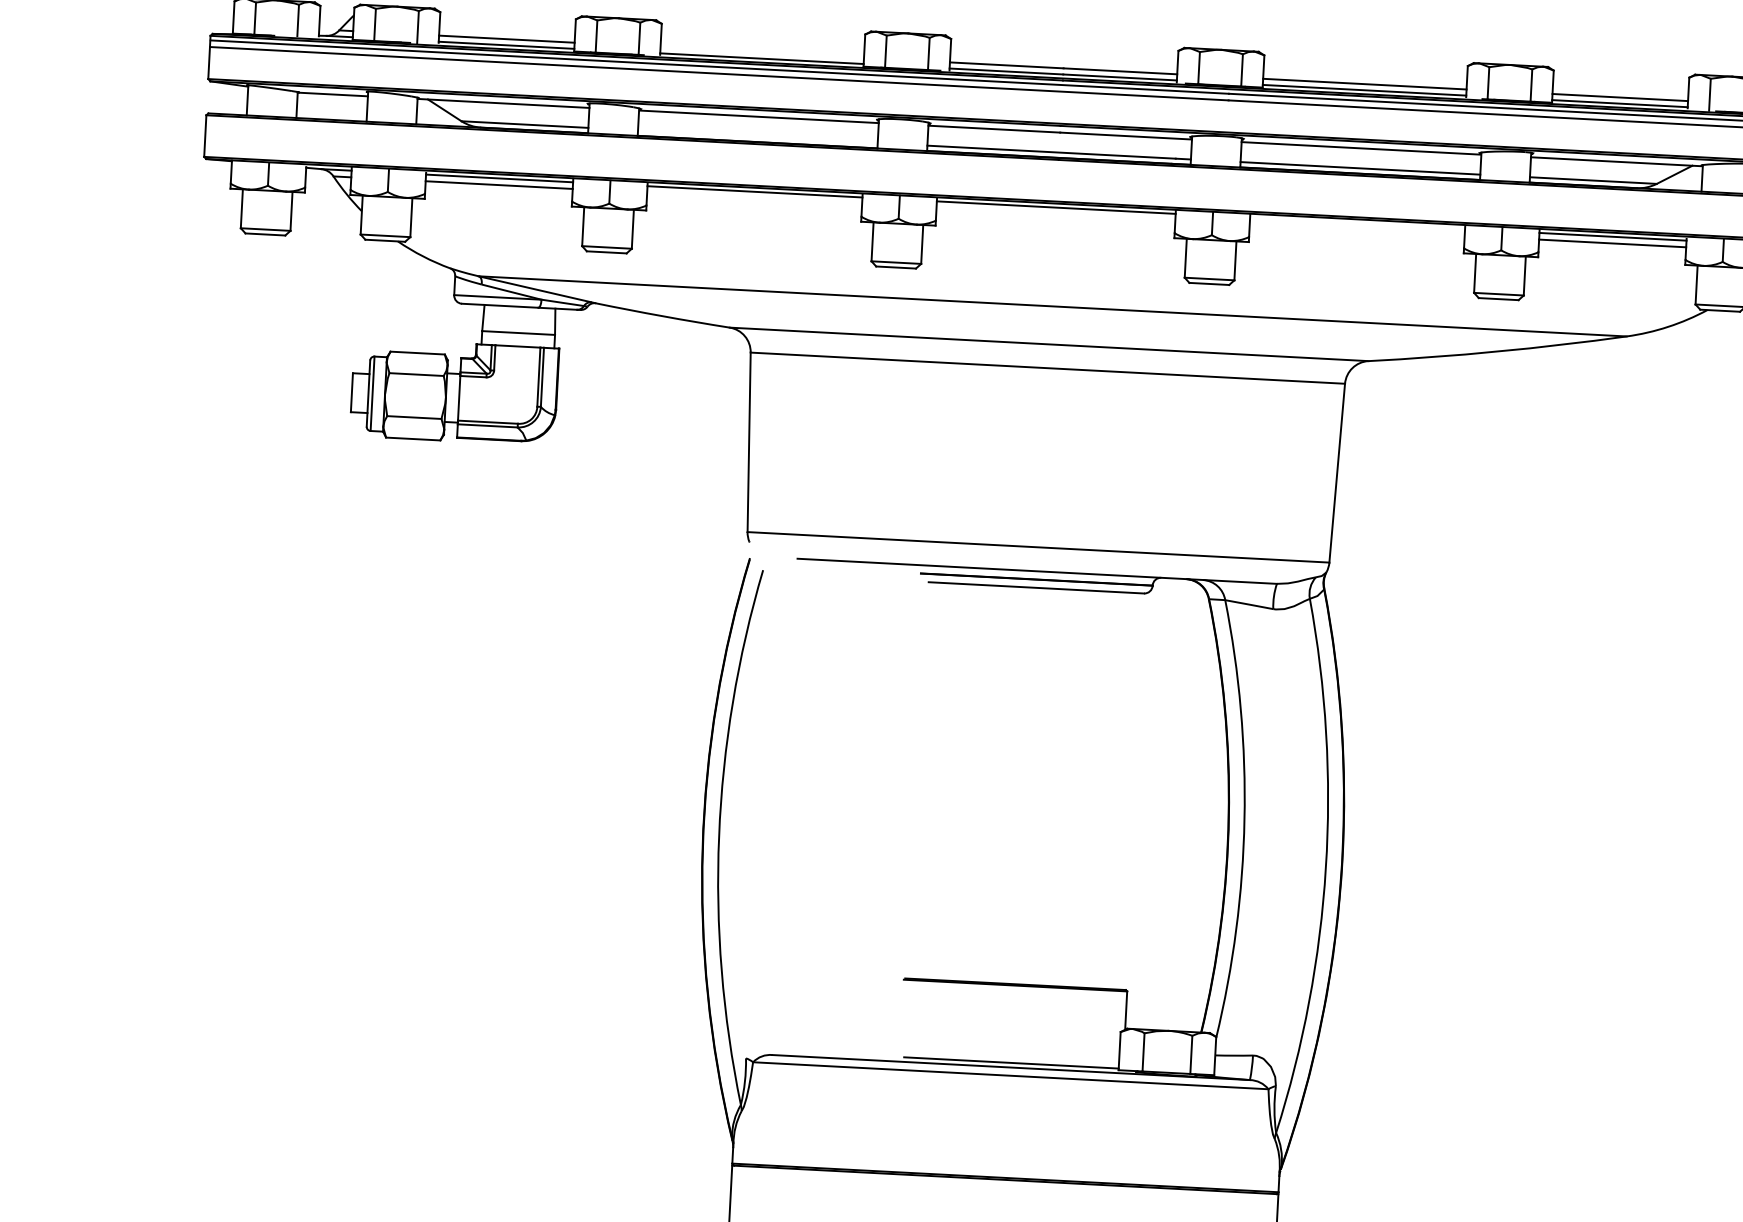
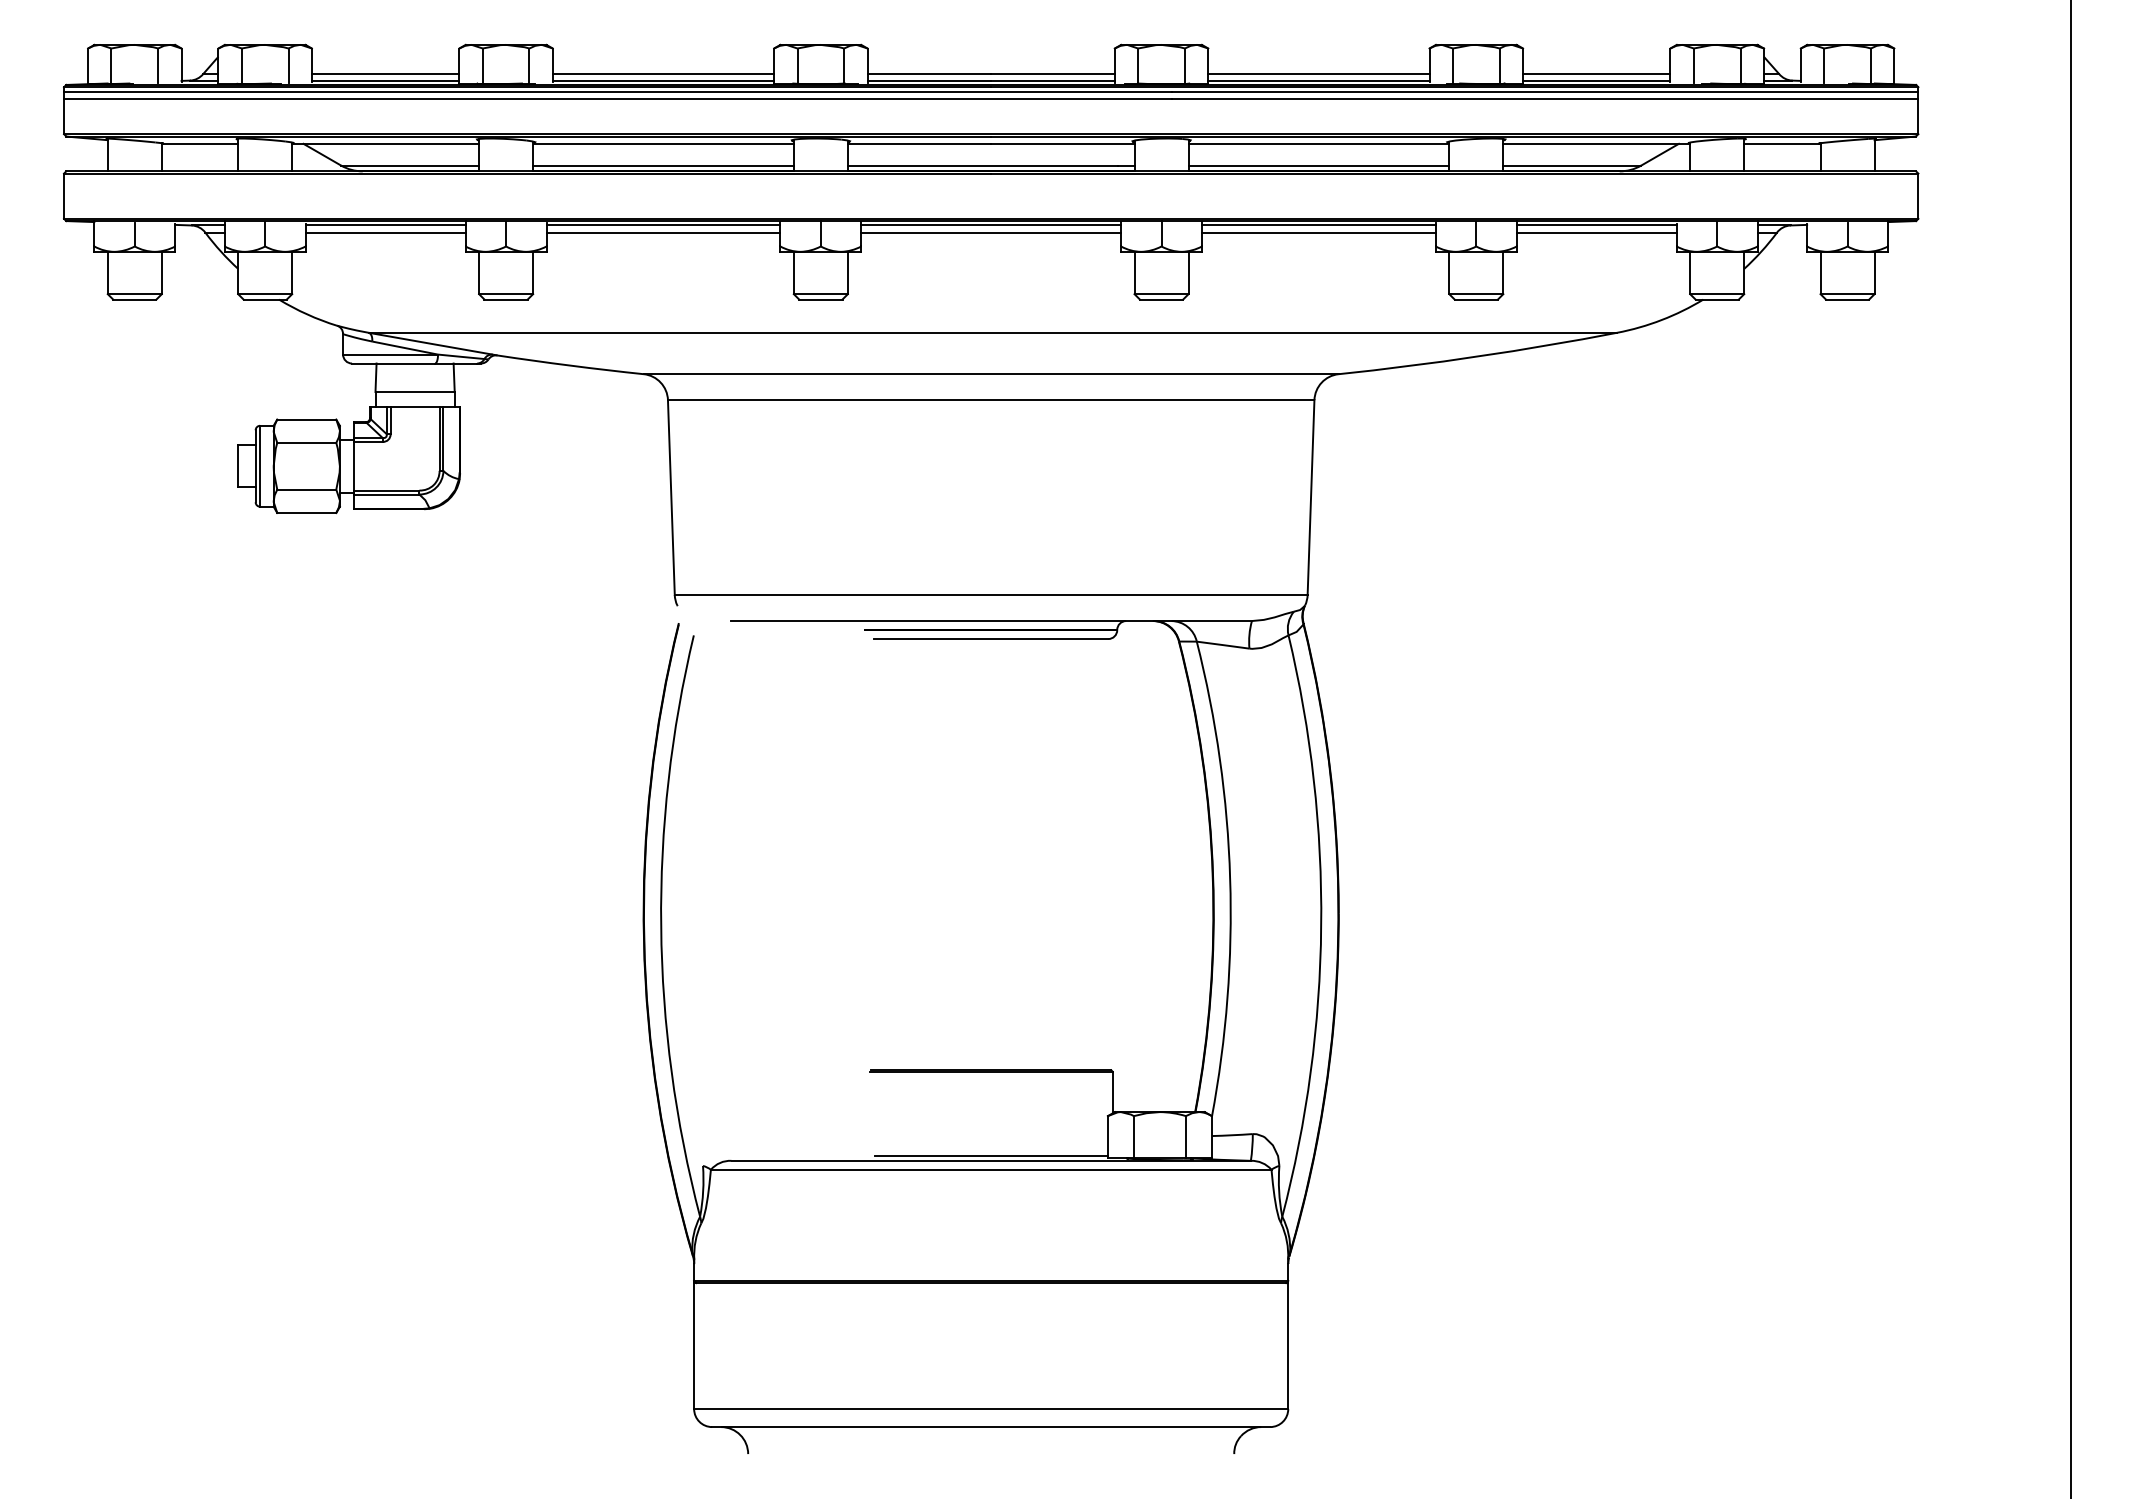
line: (762, 52) -> (663, 73), added
line: (757, 136) -> (663, 165), added
line: (754, 198) -> (663, 232), added
line: (1056, 214) -> (991, 232), added
line: (1357, 223) -> (1318, 225), added
line: (1356, 229) -> (1318, 232), added

